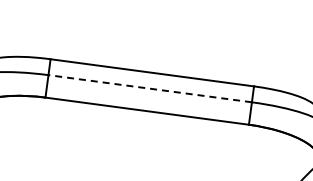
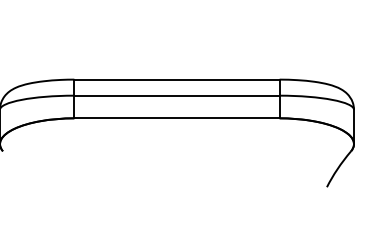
line: (149, 88) -> (176, 95), dashed -> solid

